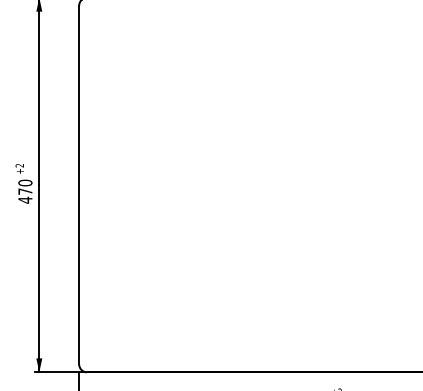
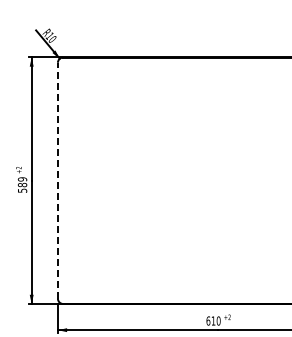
line: (78, 184) -> (57, 180), solid -> dashed
text: (25, 192) -> (22, 185), 470 -> 589

